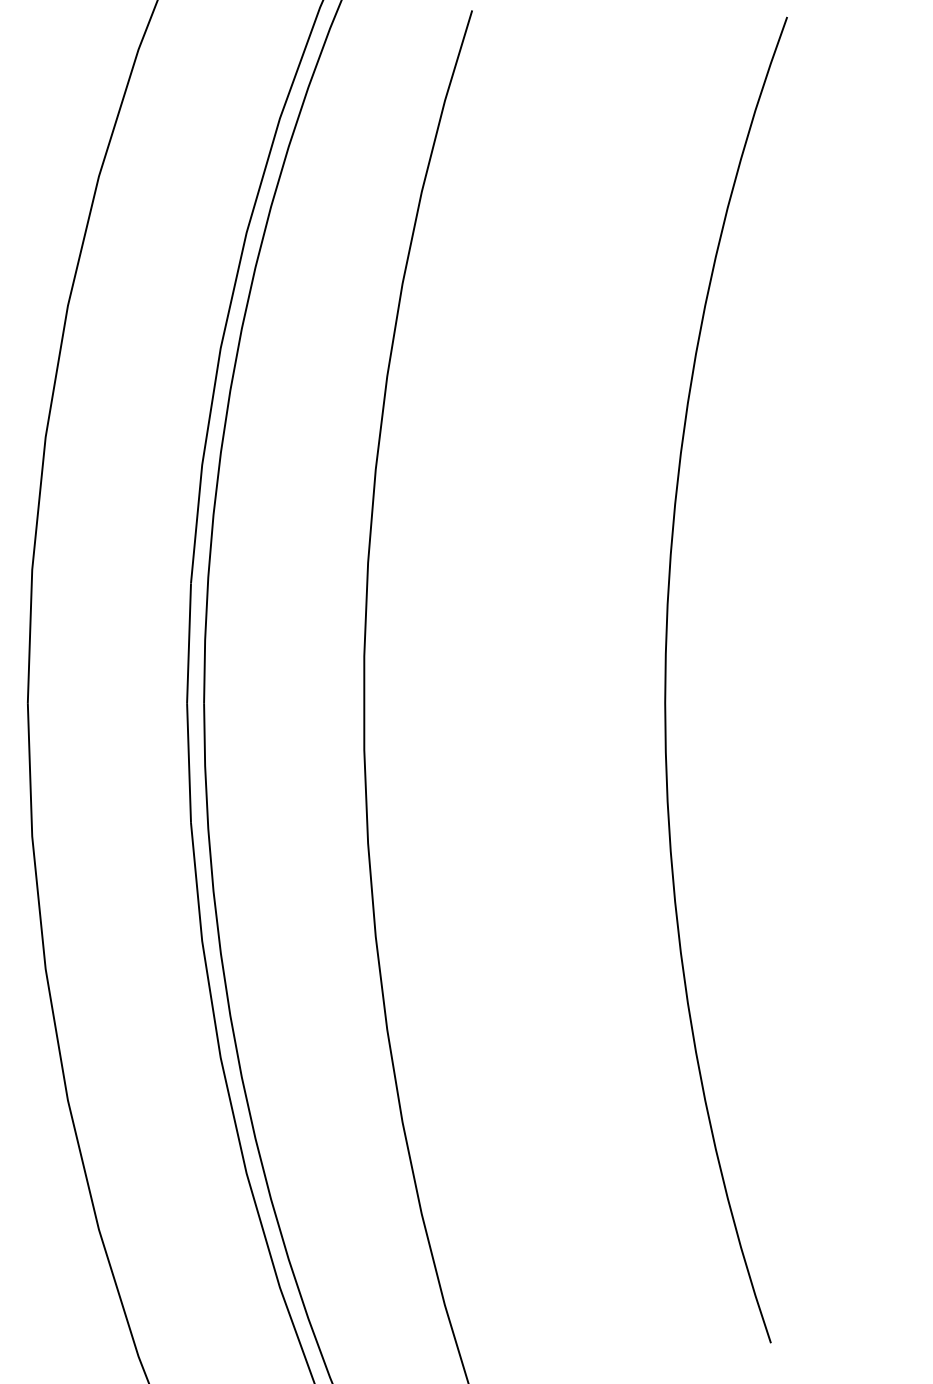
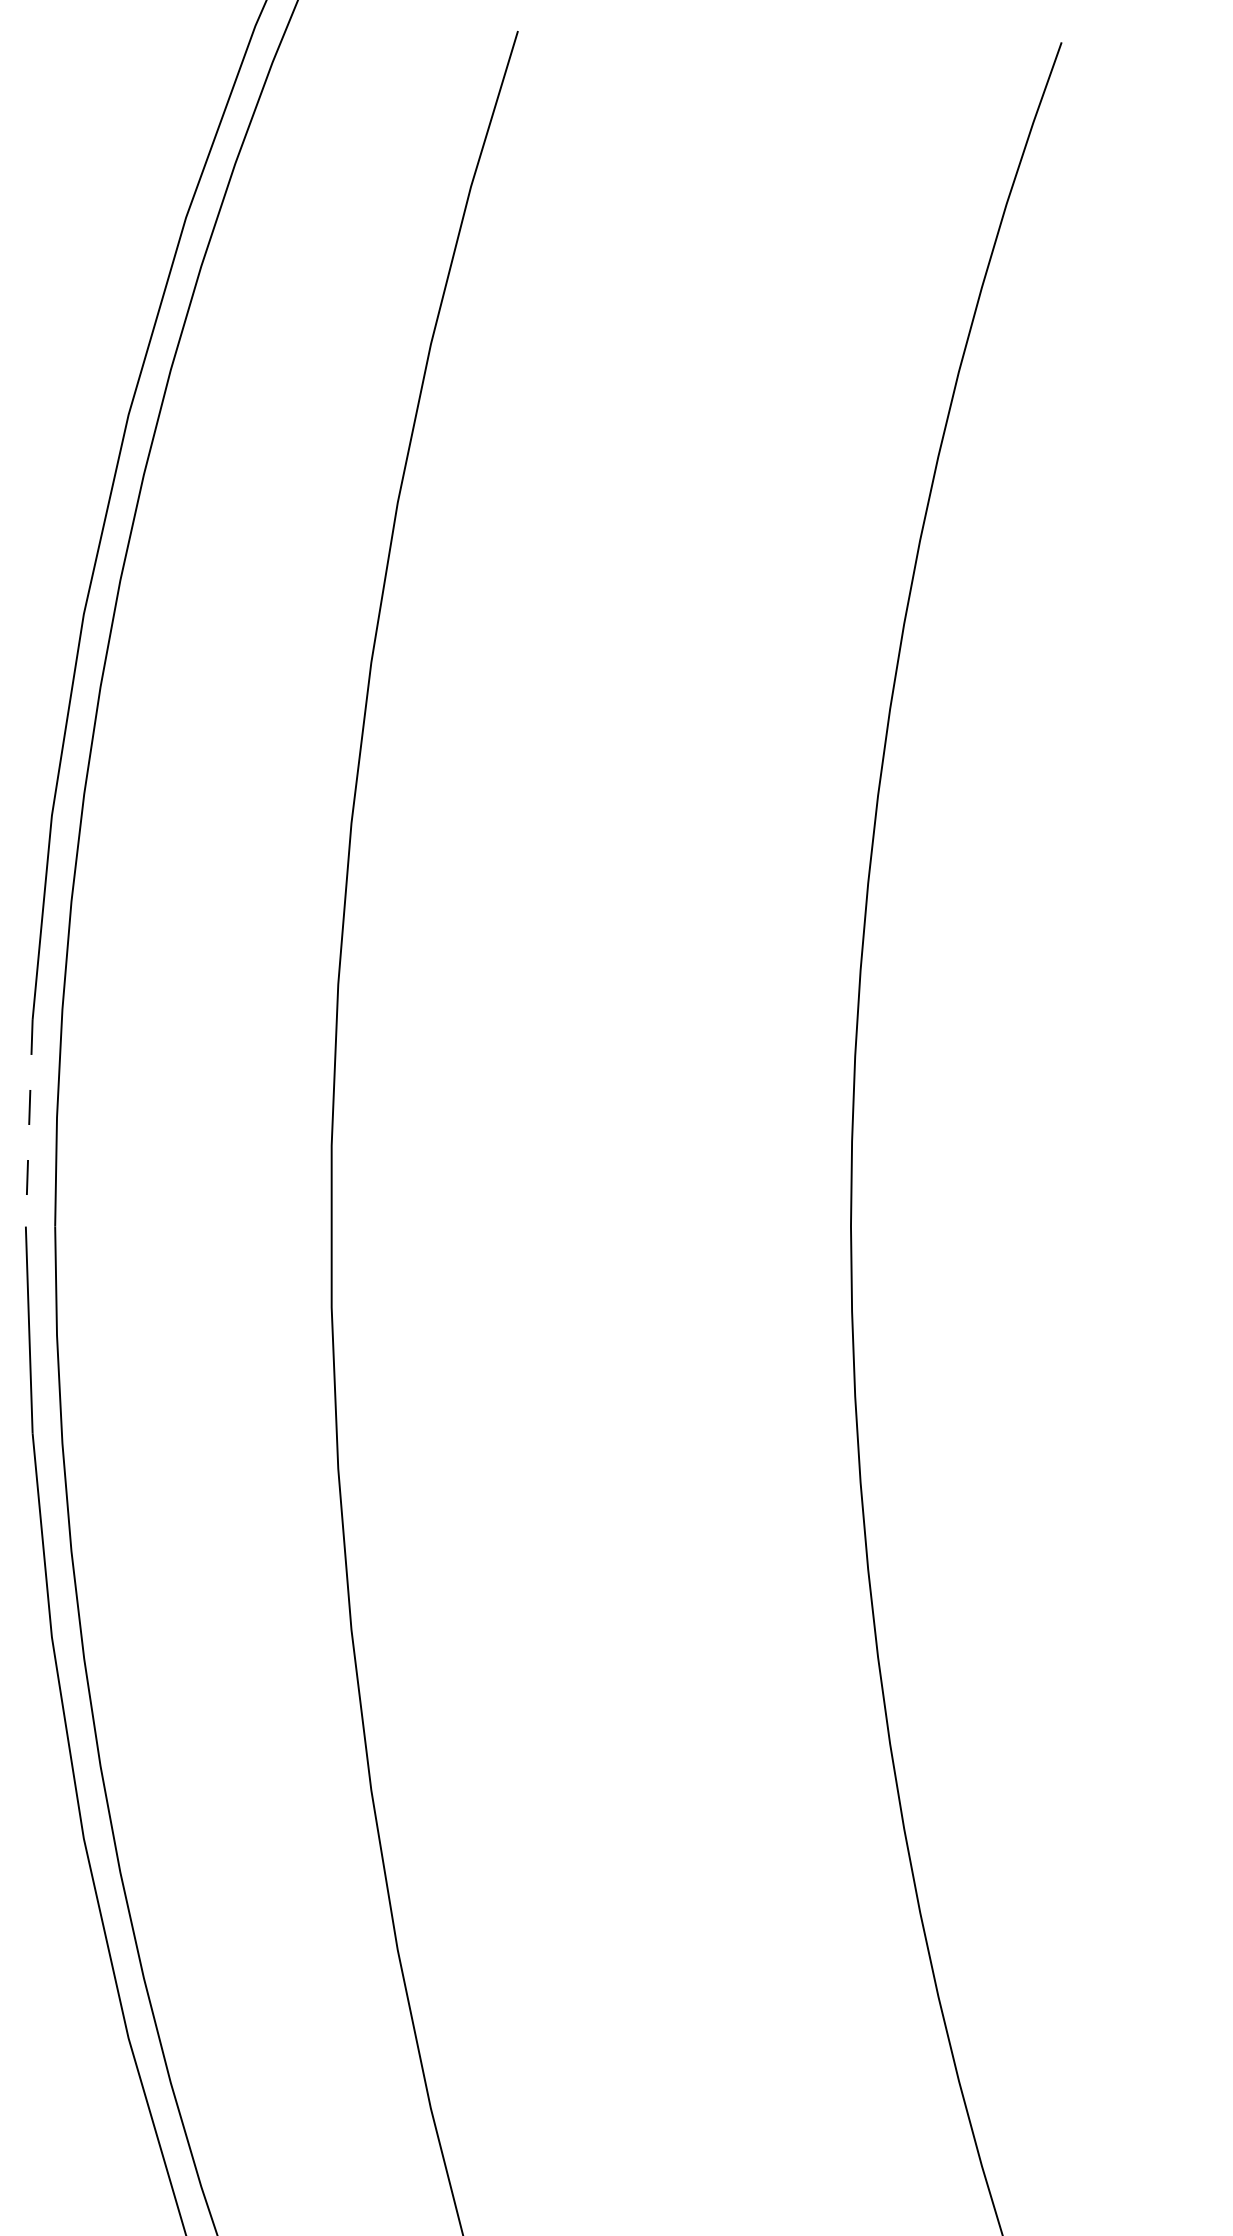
line: (189, 643) -> (30, 1123), solid -> dashed

